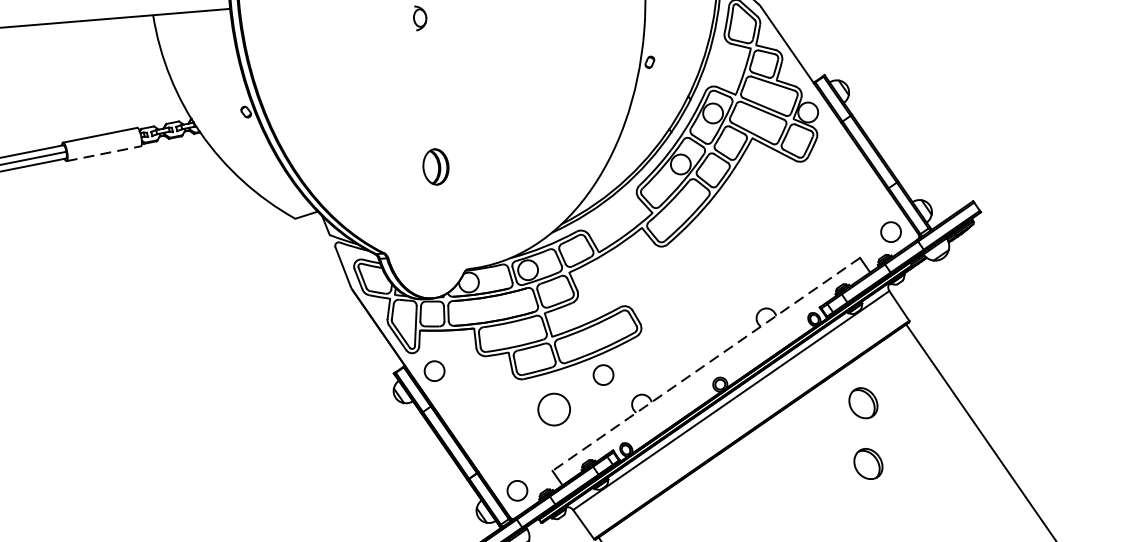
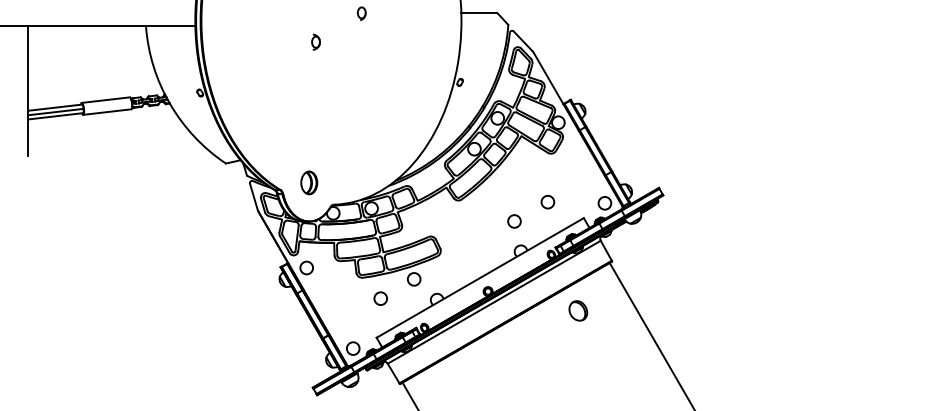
line: (104, 154) -> (107, 112), dashed -> solid
part: (436, 166) -> (309, 182), moved
circle: (801, 238) -> (547, 202), added
circle: (752, 272) -> (514, 221), added
line: (706, 363) -> (480, 277), dashed -> solid
circle: (553, 409) -> (380, 298), size x0.62
part: (868, 463) -> (578, 349), removed

